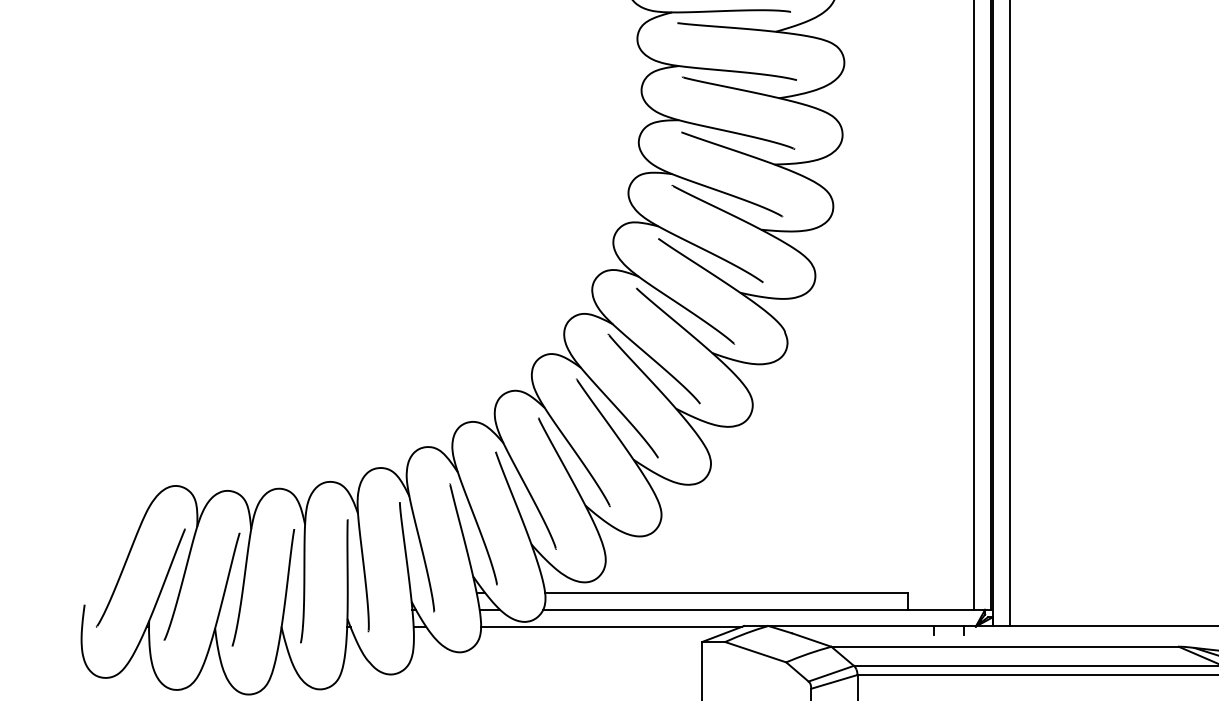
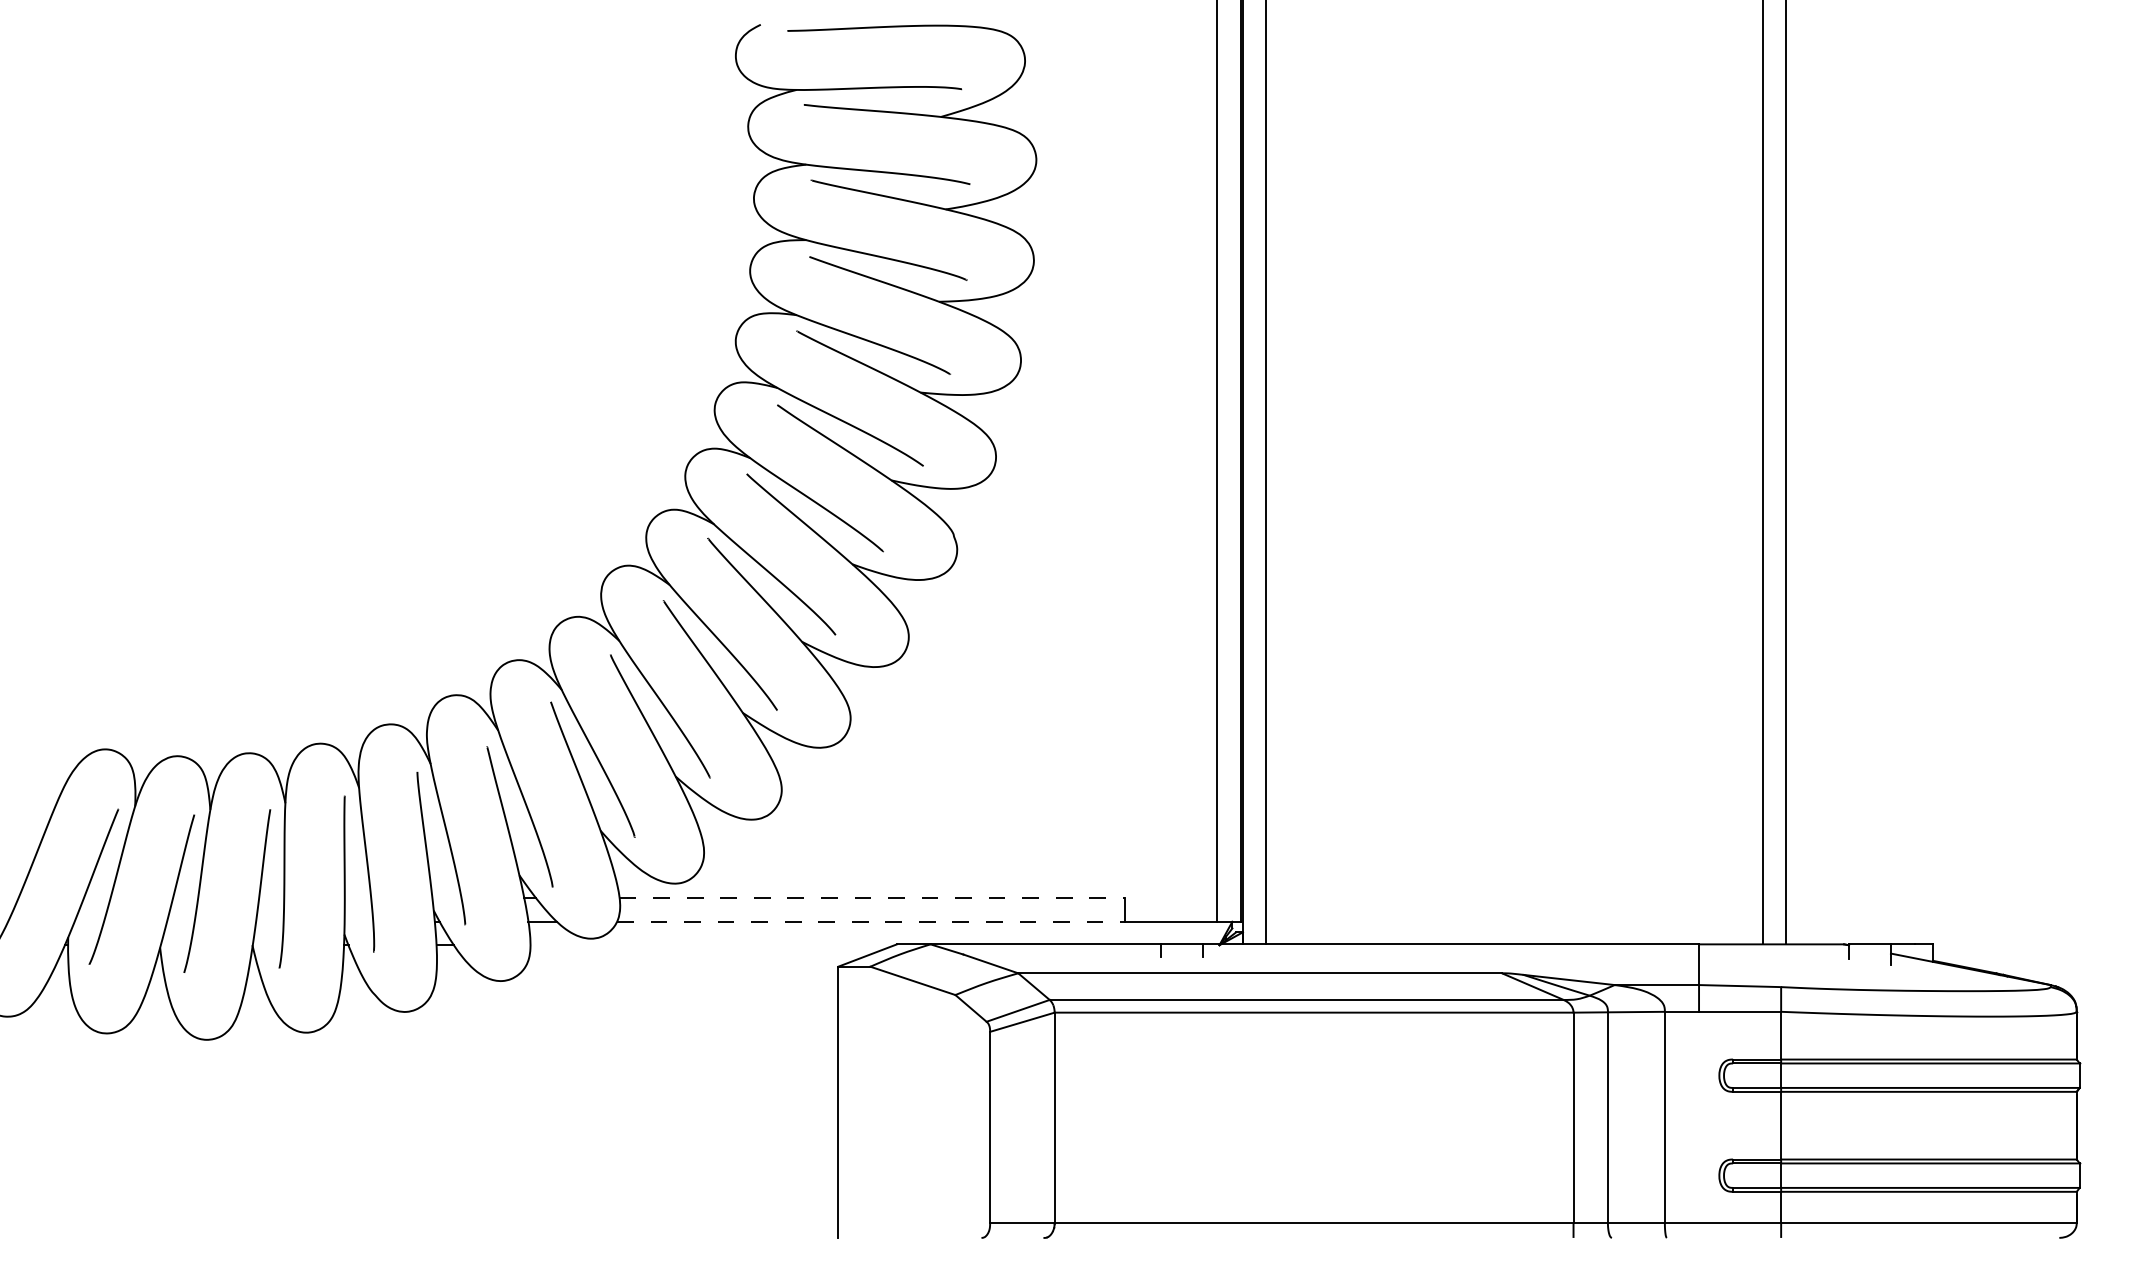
line: (726, 593) -> (872, 898), solid -> dashed
line: (725, 609) -> (871, 921), solid -> dashed
line: (611, 626) -> (712, 945), removed

